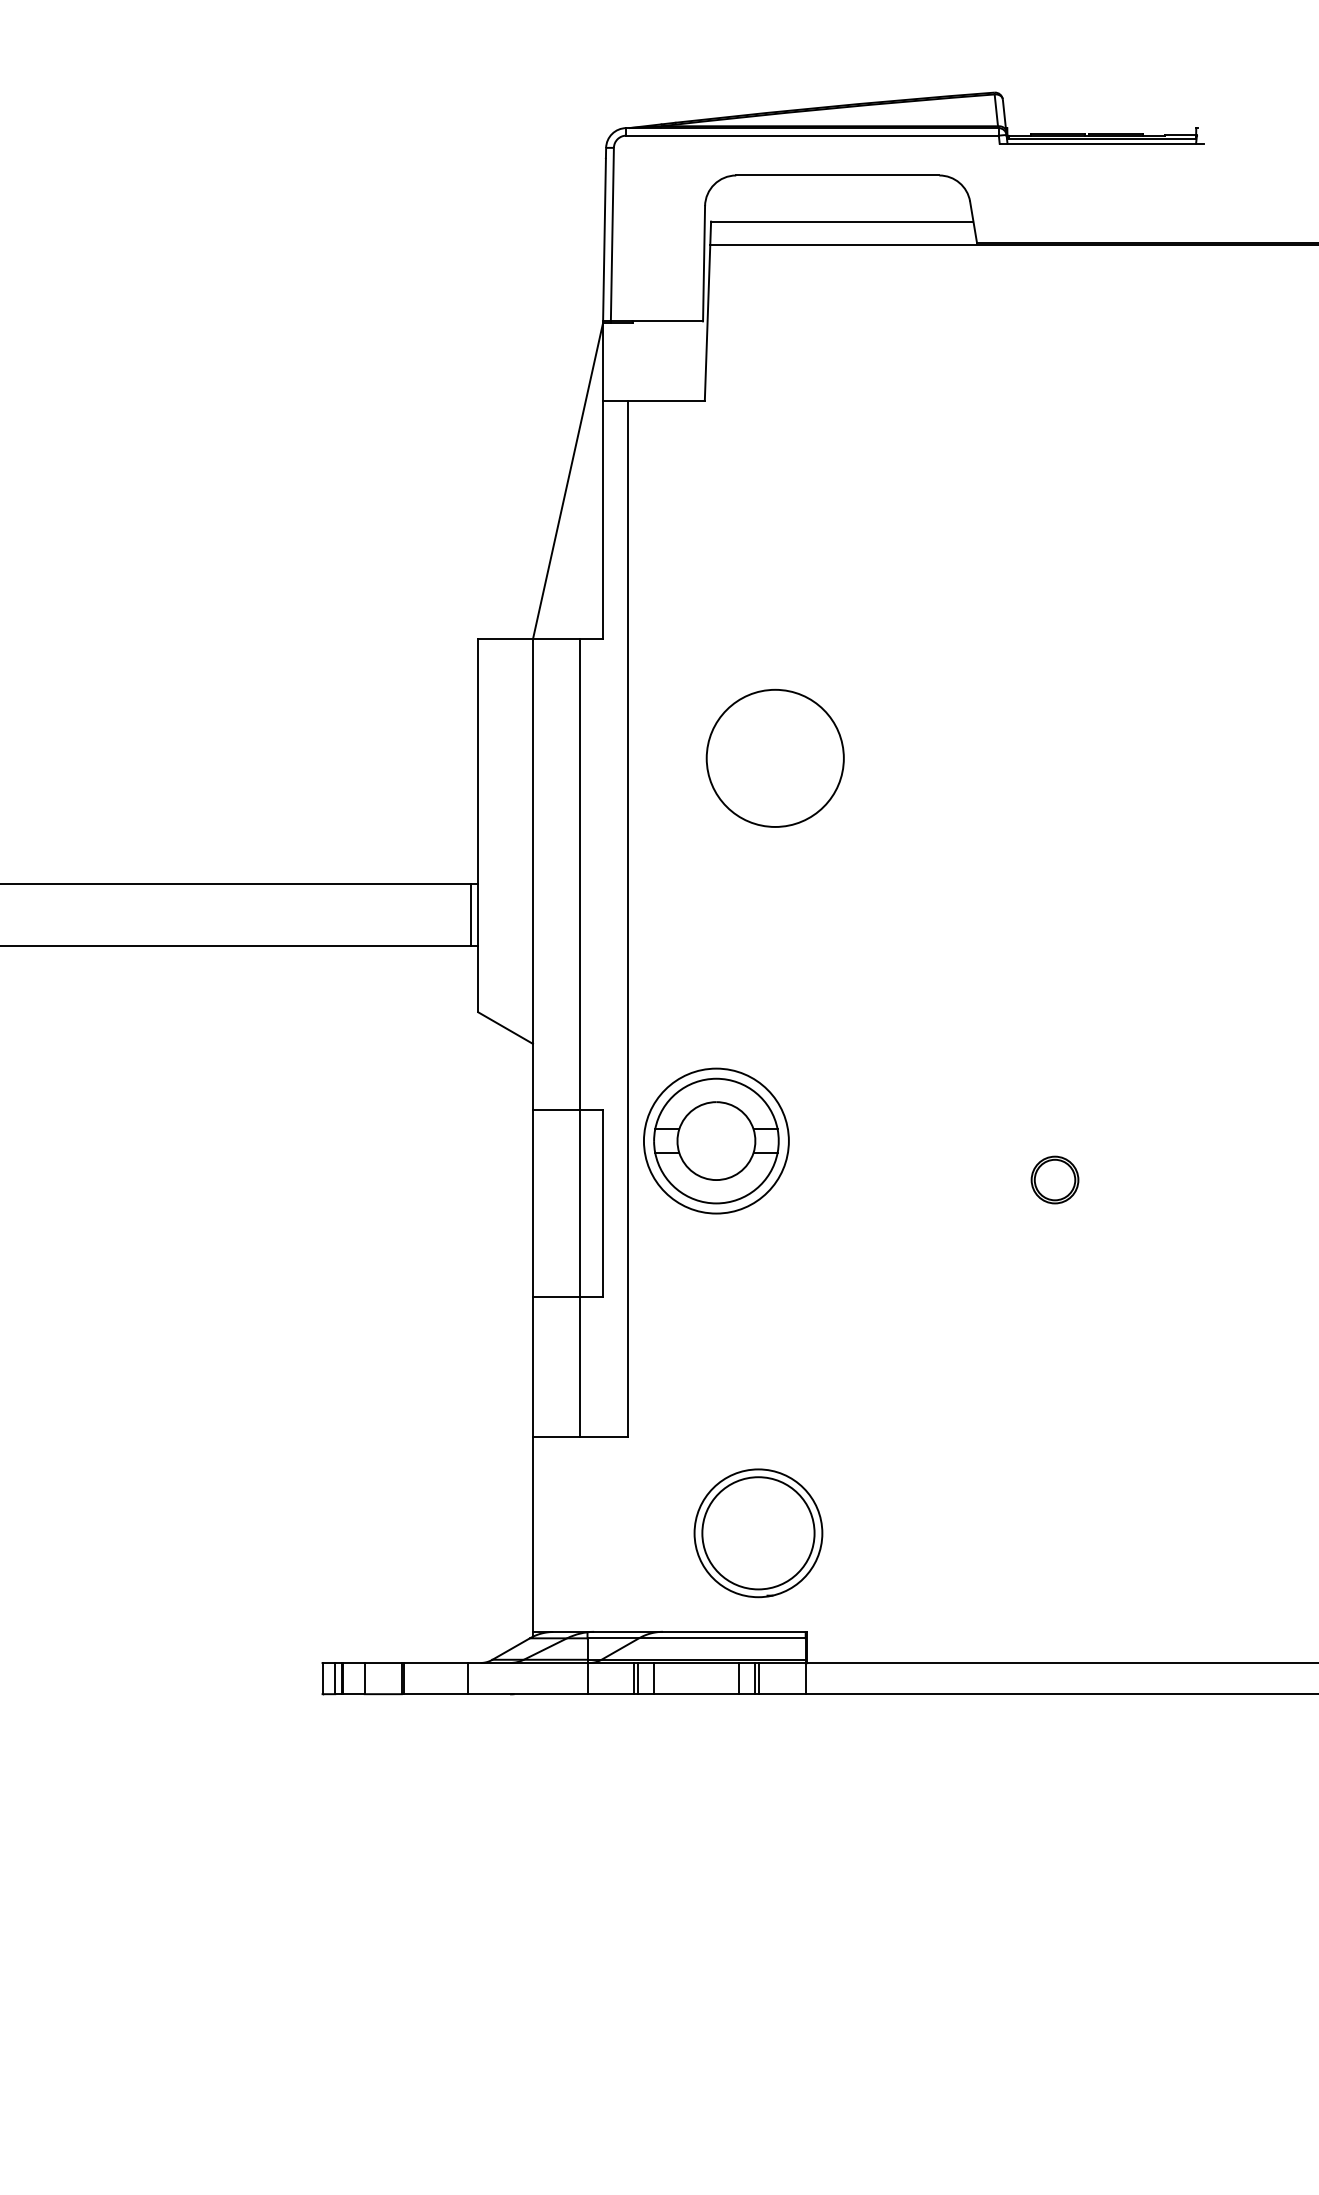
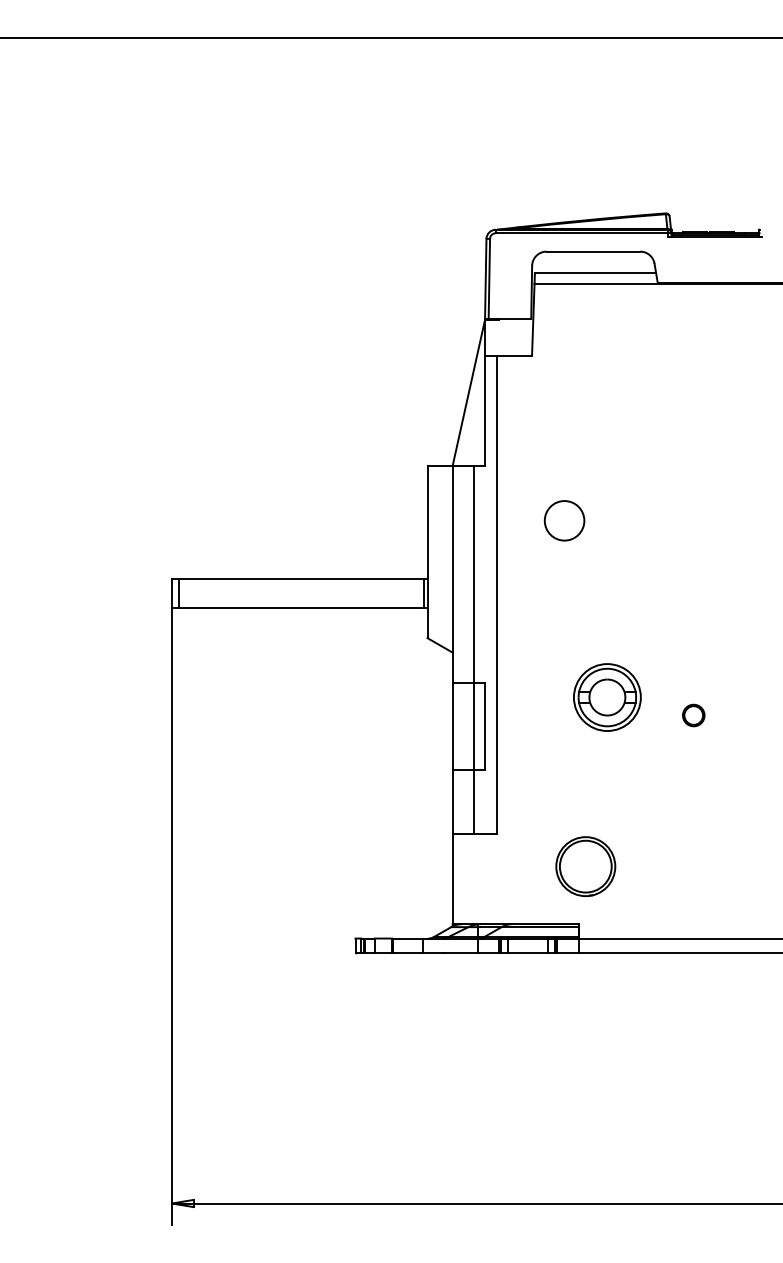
circle: (775, 757) -> (564, 520), size x0.62
part: (716, 1141) -> (607, 697), moved
part: (757, 1532) -> (585, 866), moved

